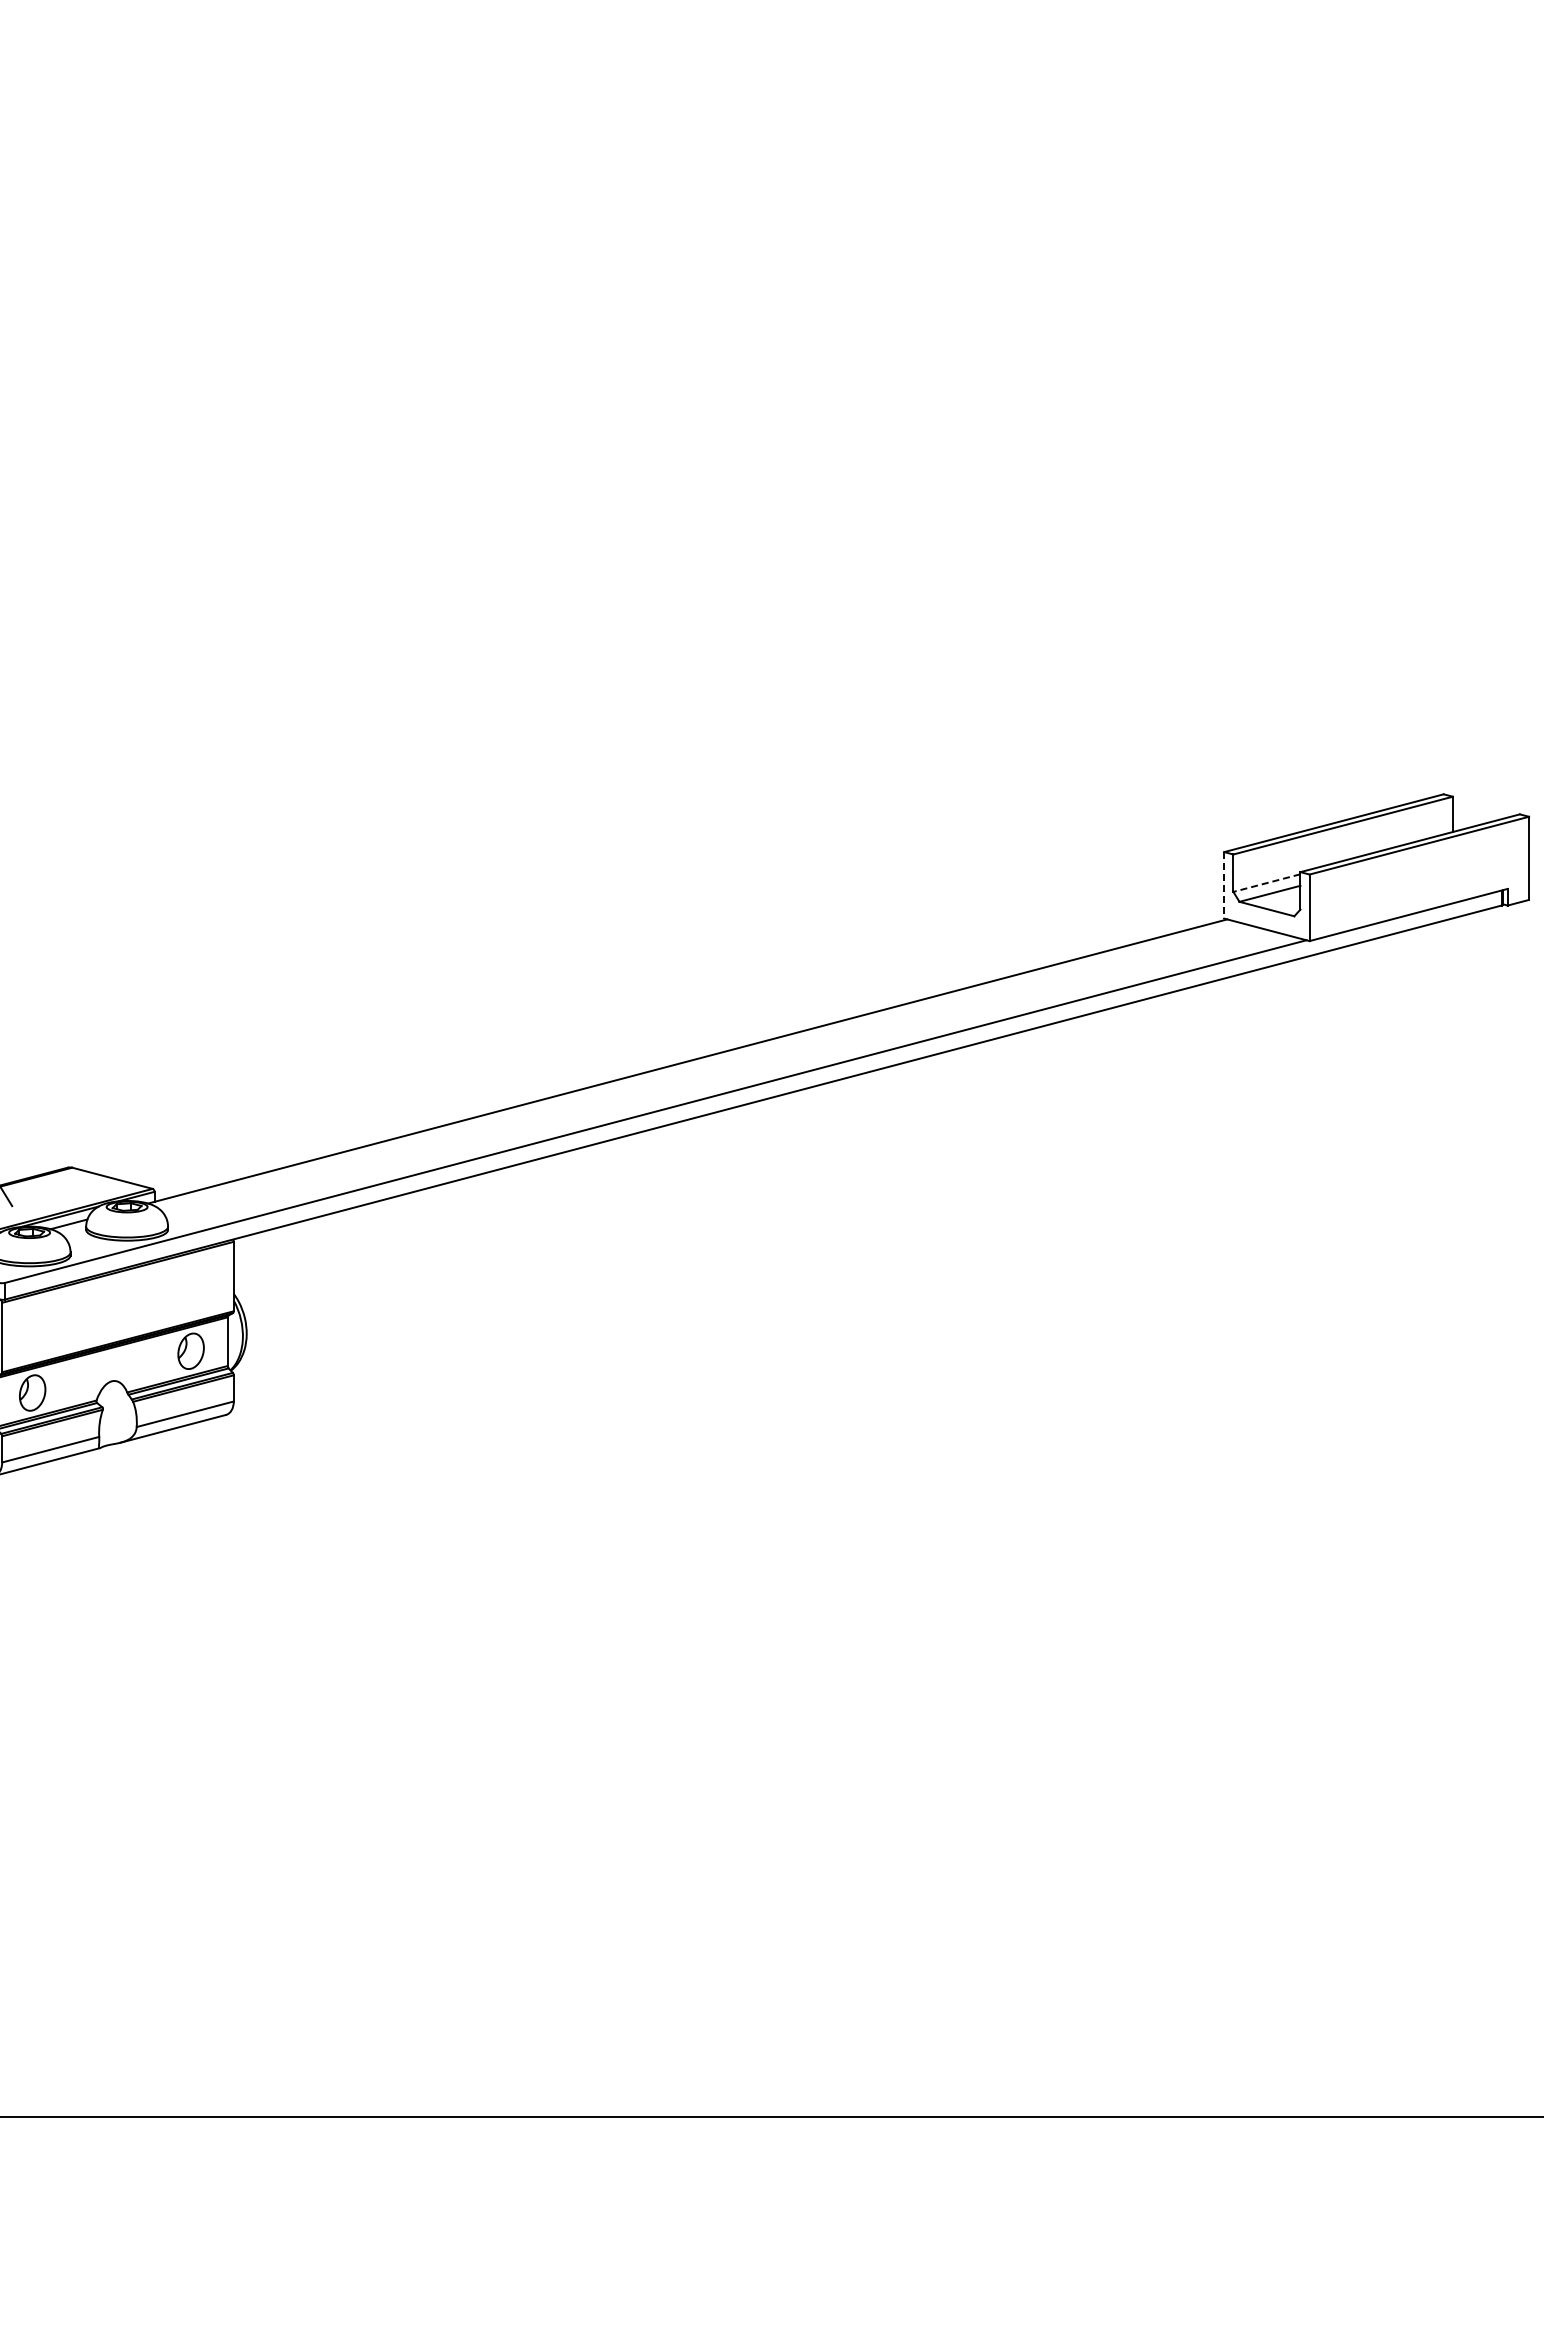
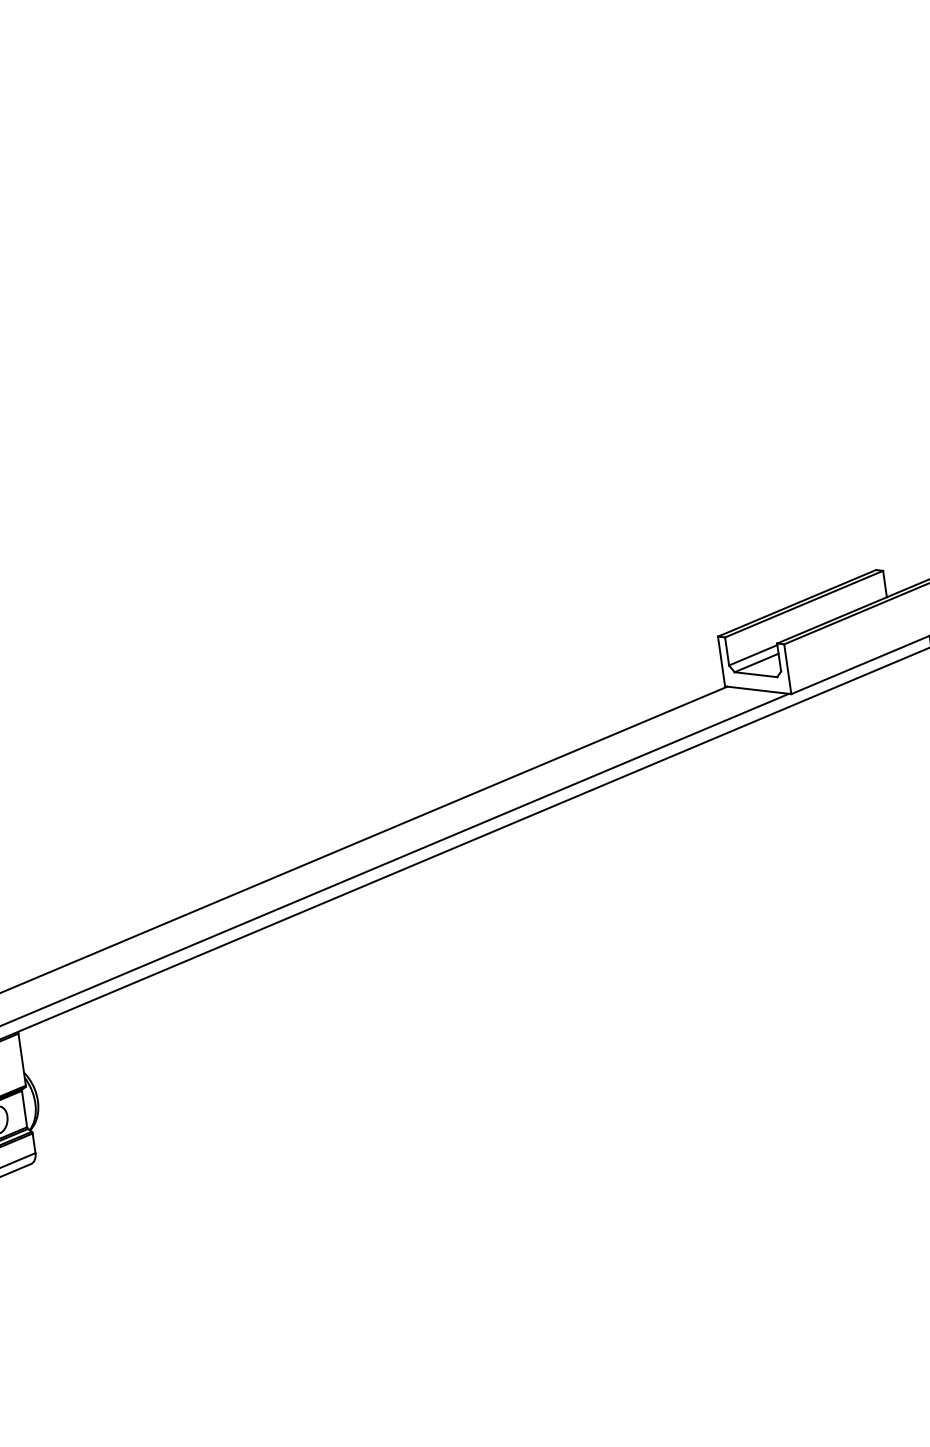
line: (1266, 883) -> (752, 655), dashed -> solid
line: (1224, 885) -> (721, 661), dashed -> solid

